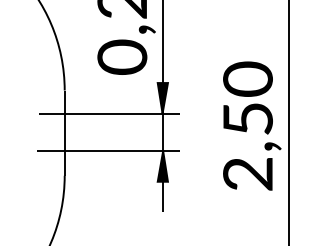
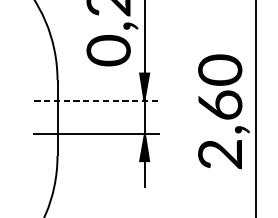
line: (109, 113) -> (97, 100), solid -> dashed
text: (247, 118) -> (219, 105), 2,50 -> 2,60

